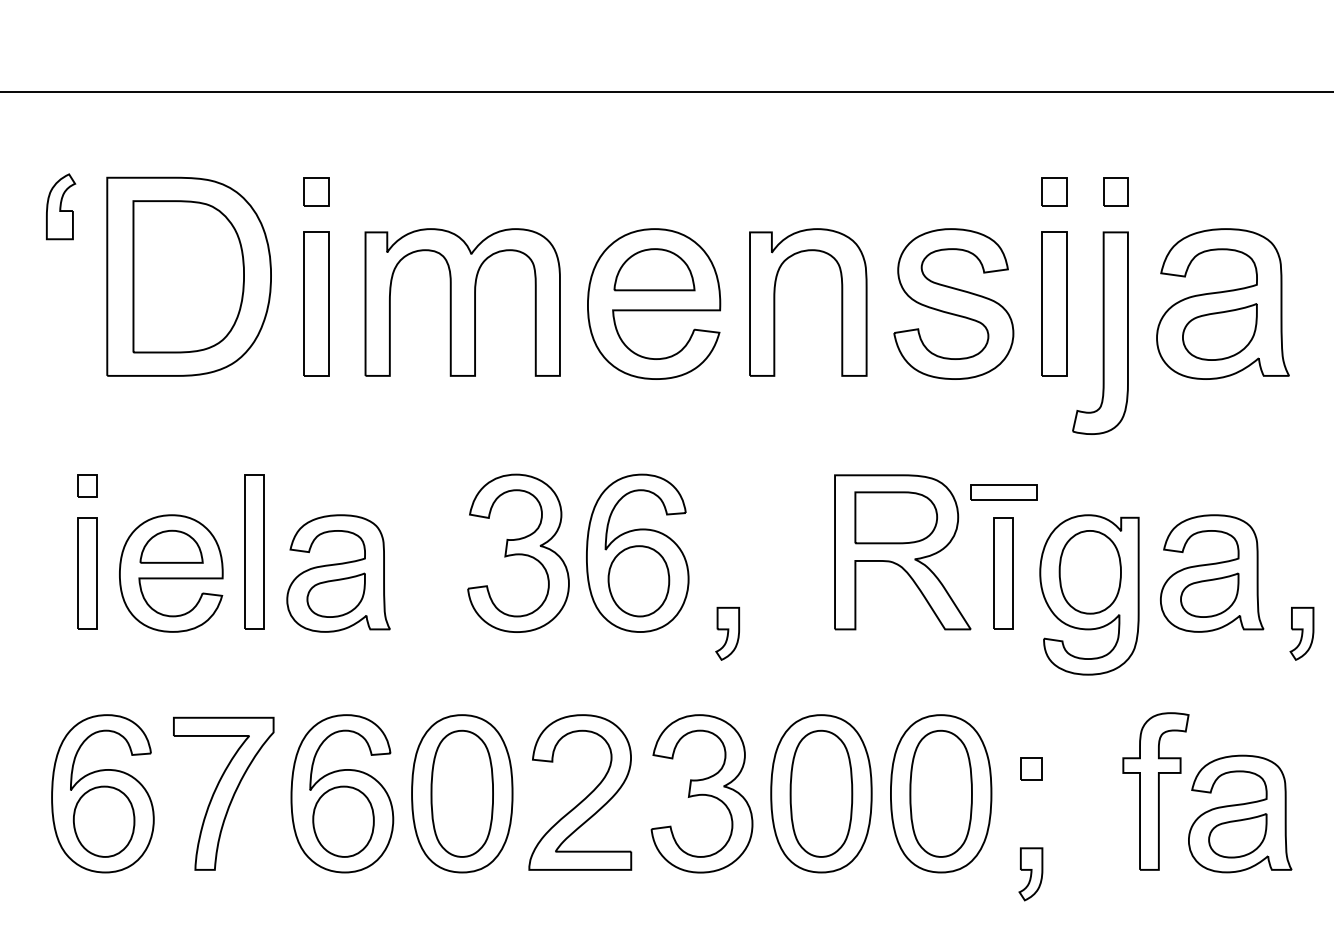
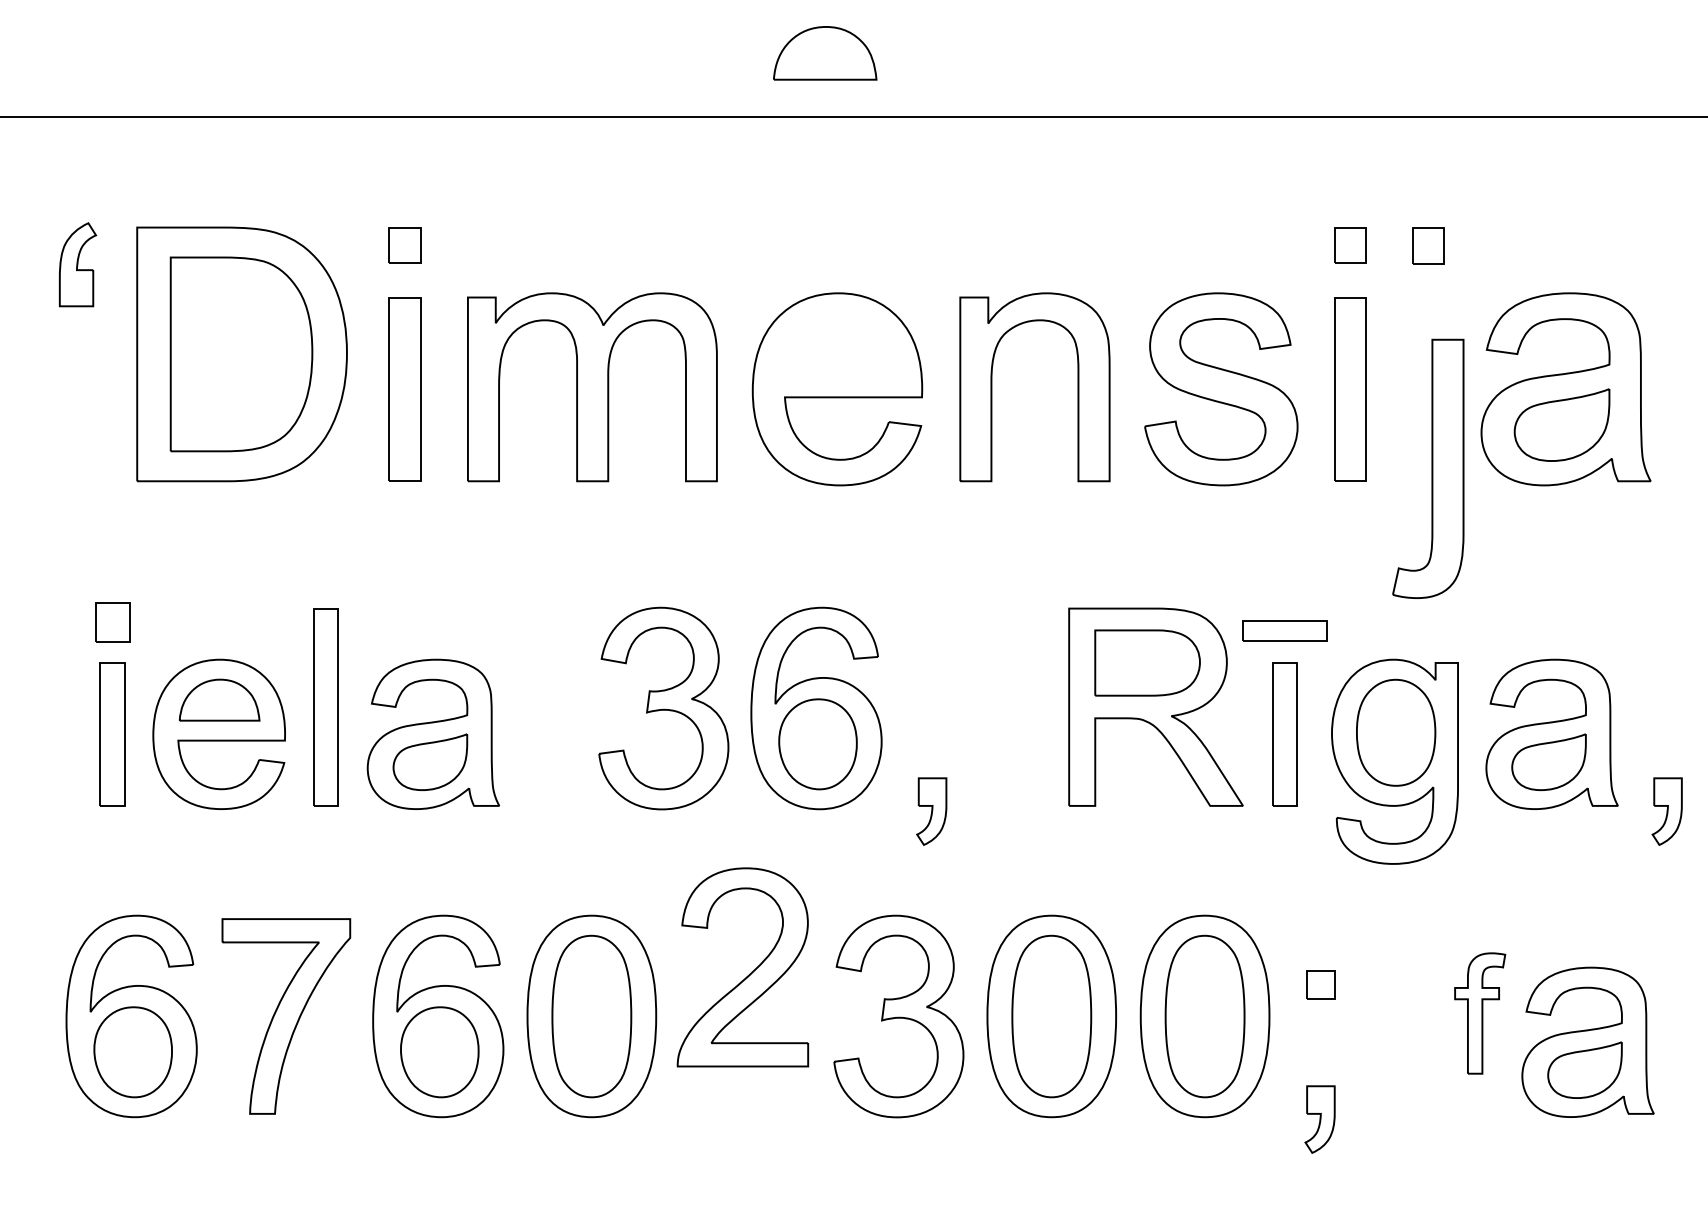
part: (654, 269) -> (825, 53), moved
part: (1100, 332) -> (1428, 467), moved
part: (87, 485) -> (111, 621), size x1.4
part: (1155, 791) -> (1479, 1013), size x0.6
part: (585, 797) -> (749, 973), moved

